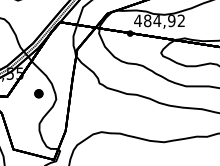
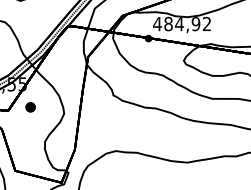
part: (38, 93) -> (30, 106), moved

